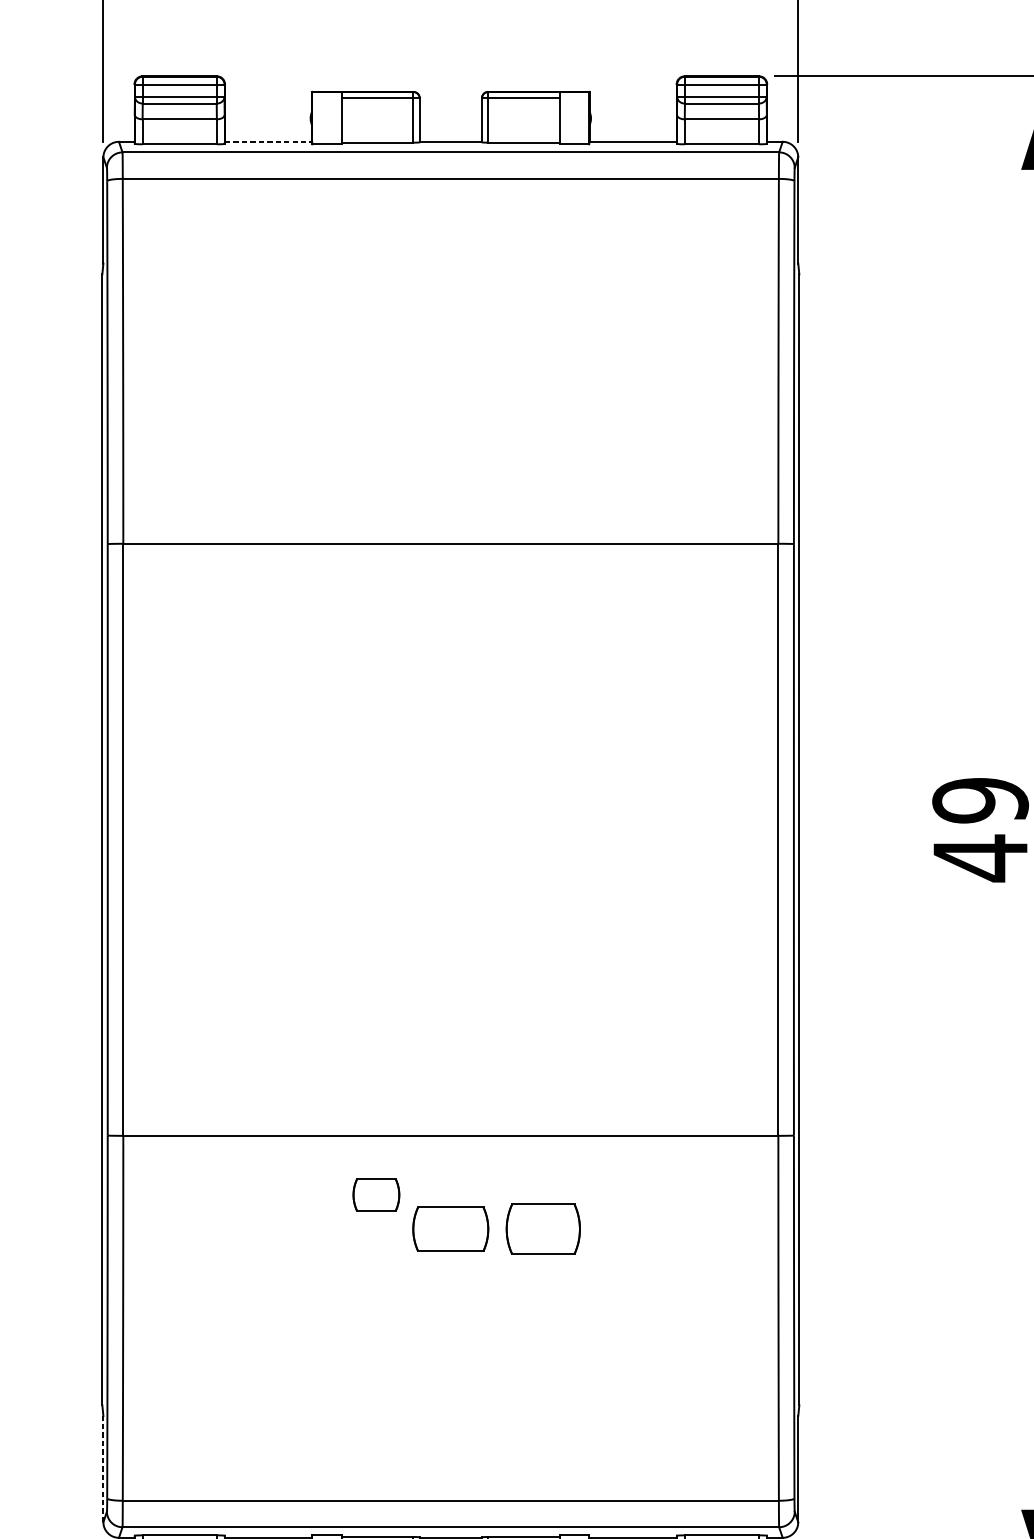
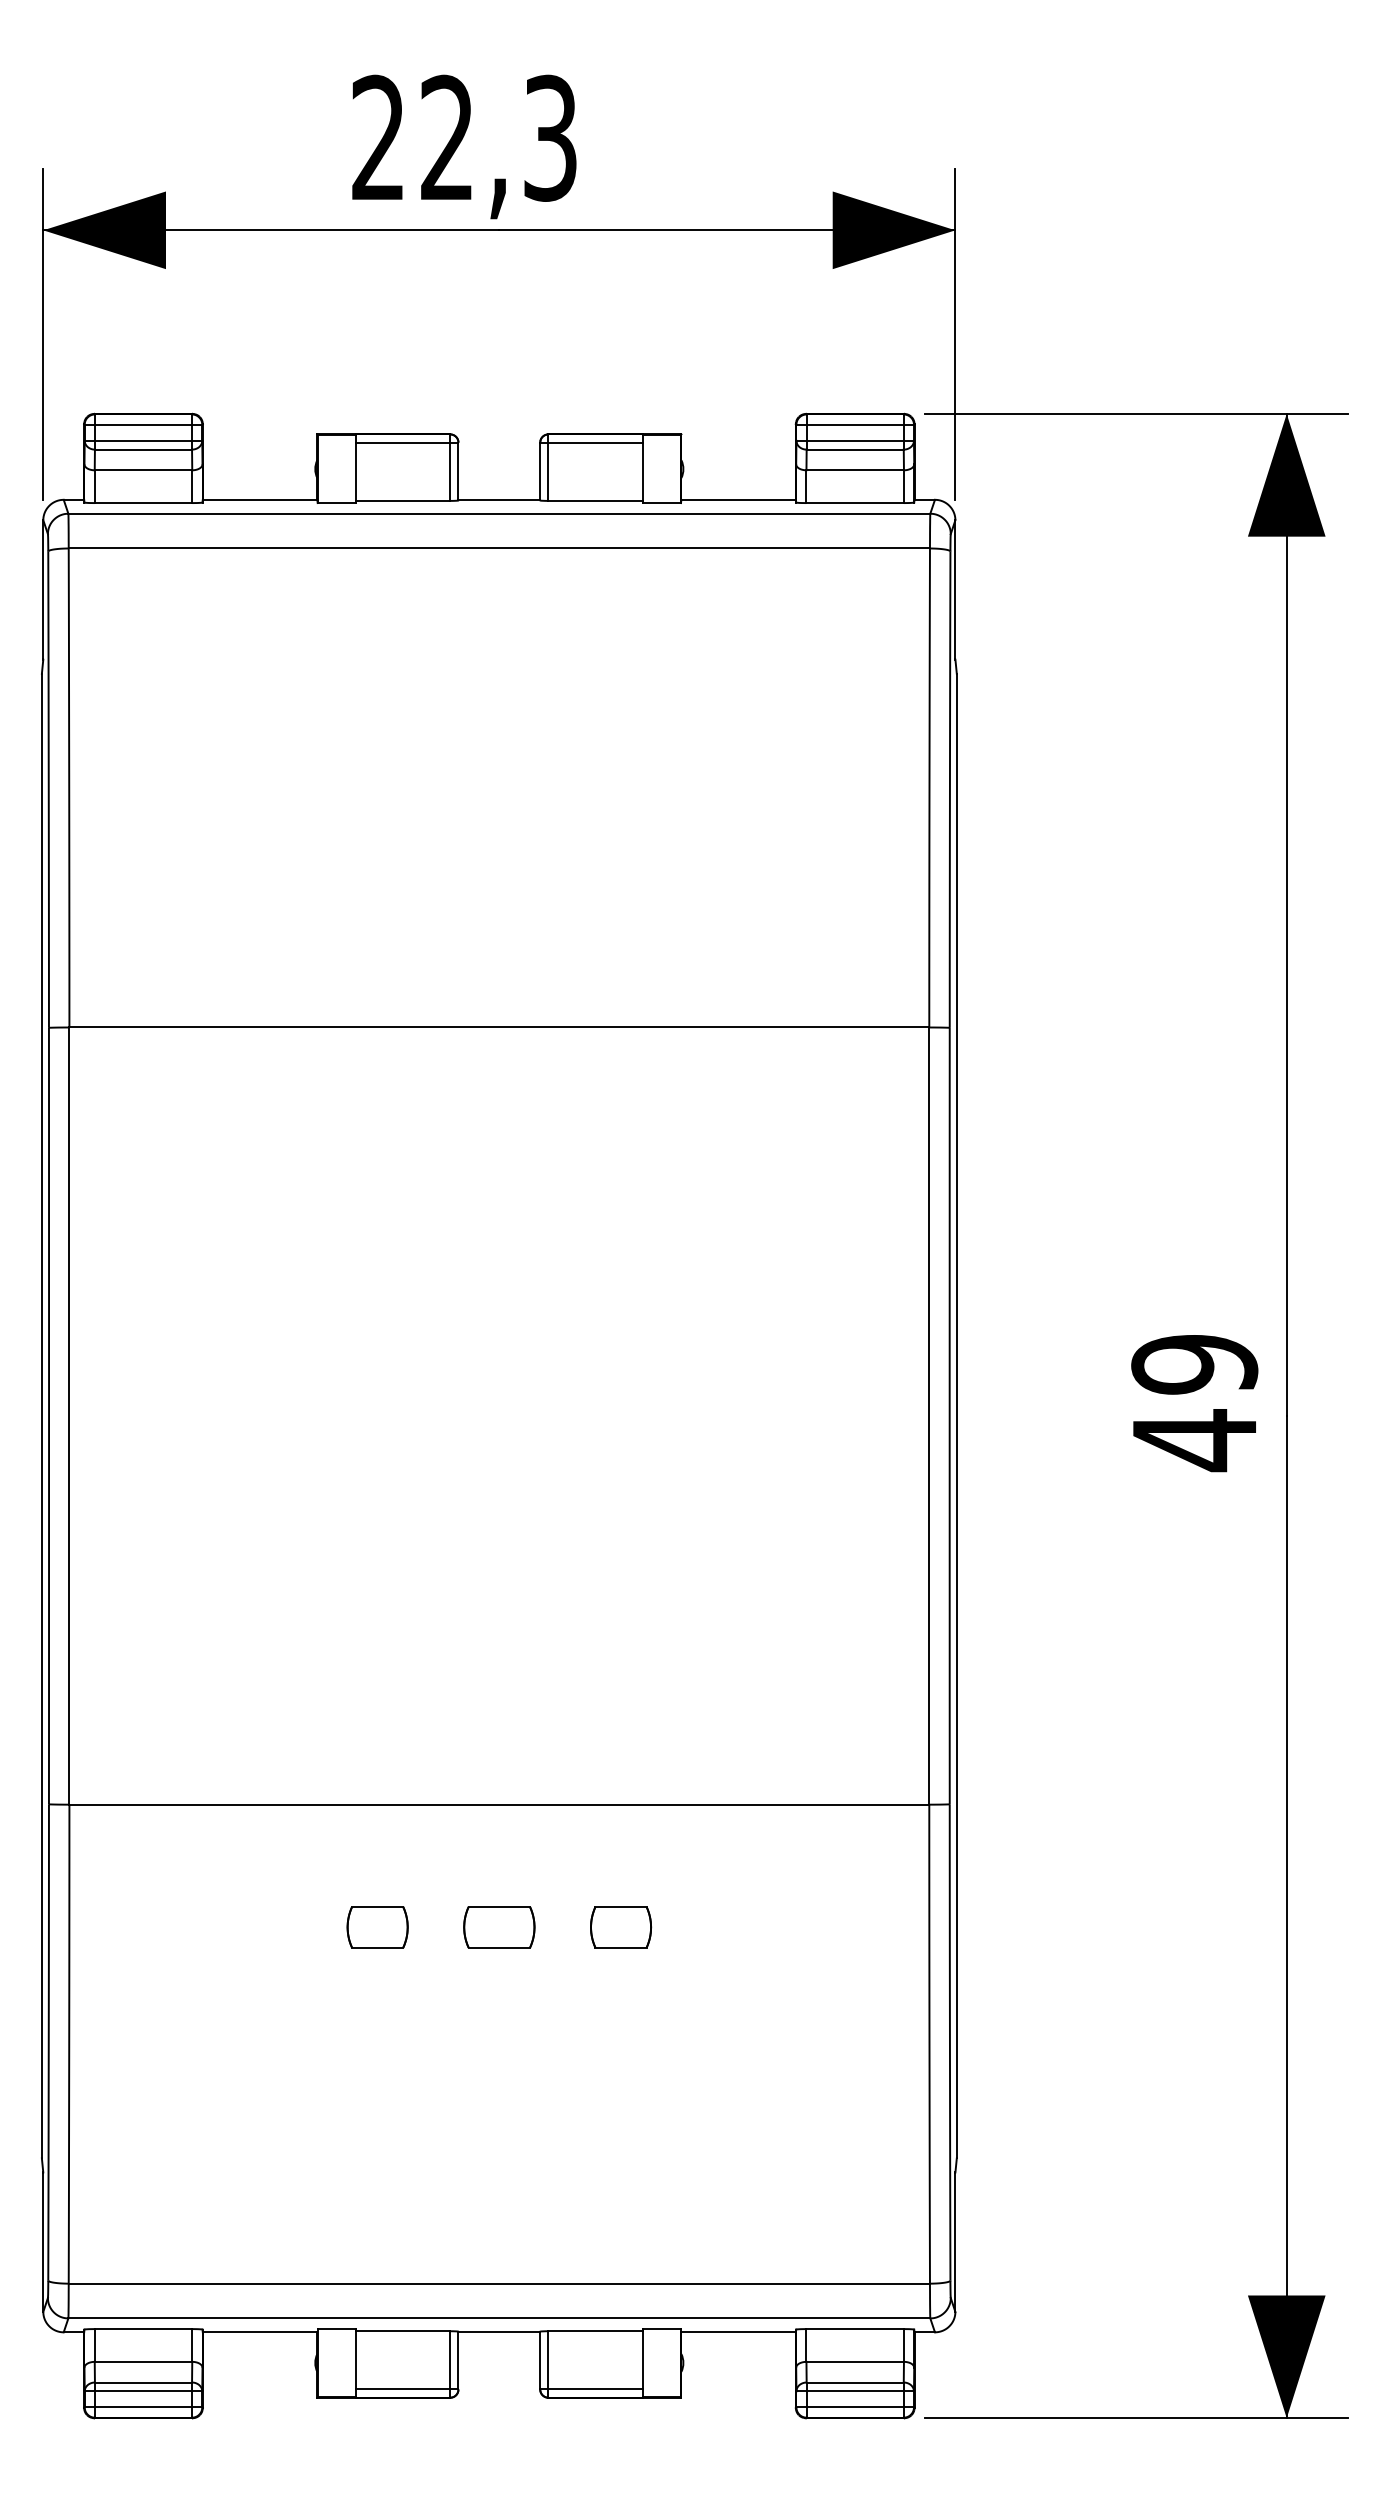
line: (268, 141) -> (260, 499), dashed -> solid
part: (376, 1195) -> (377, 1927), moved
part: (450, 1229) -> (499, 1927), size x0.71
part: (543, 1229) -> (621, 1927), size x0.62
line: (103, 1469) -> (43, 2242), dashed -> solid

